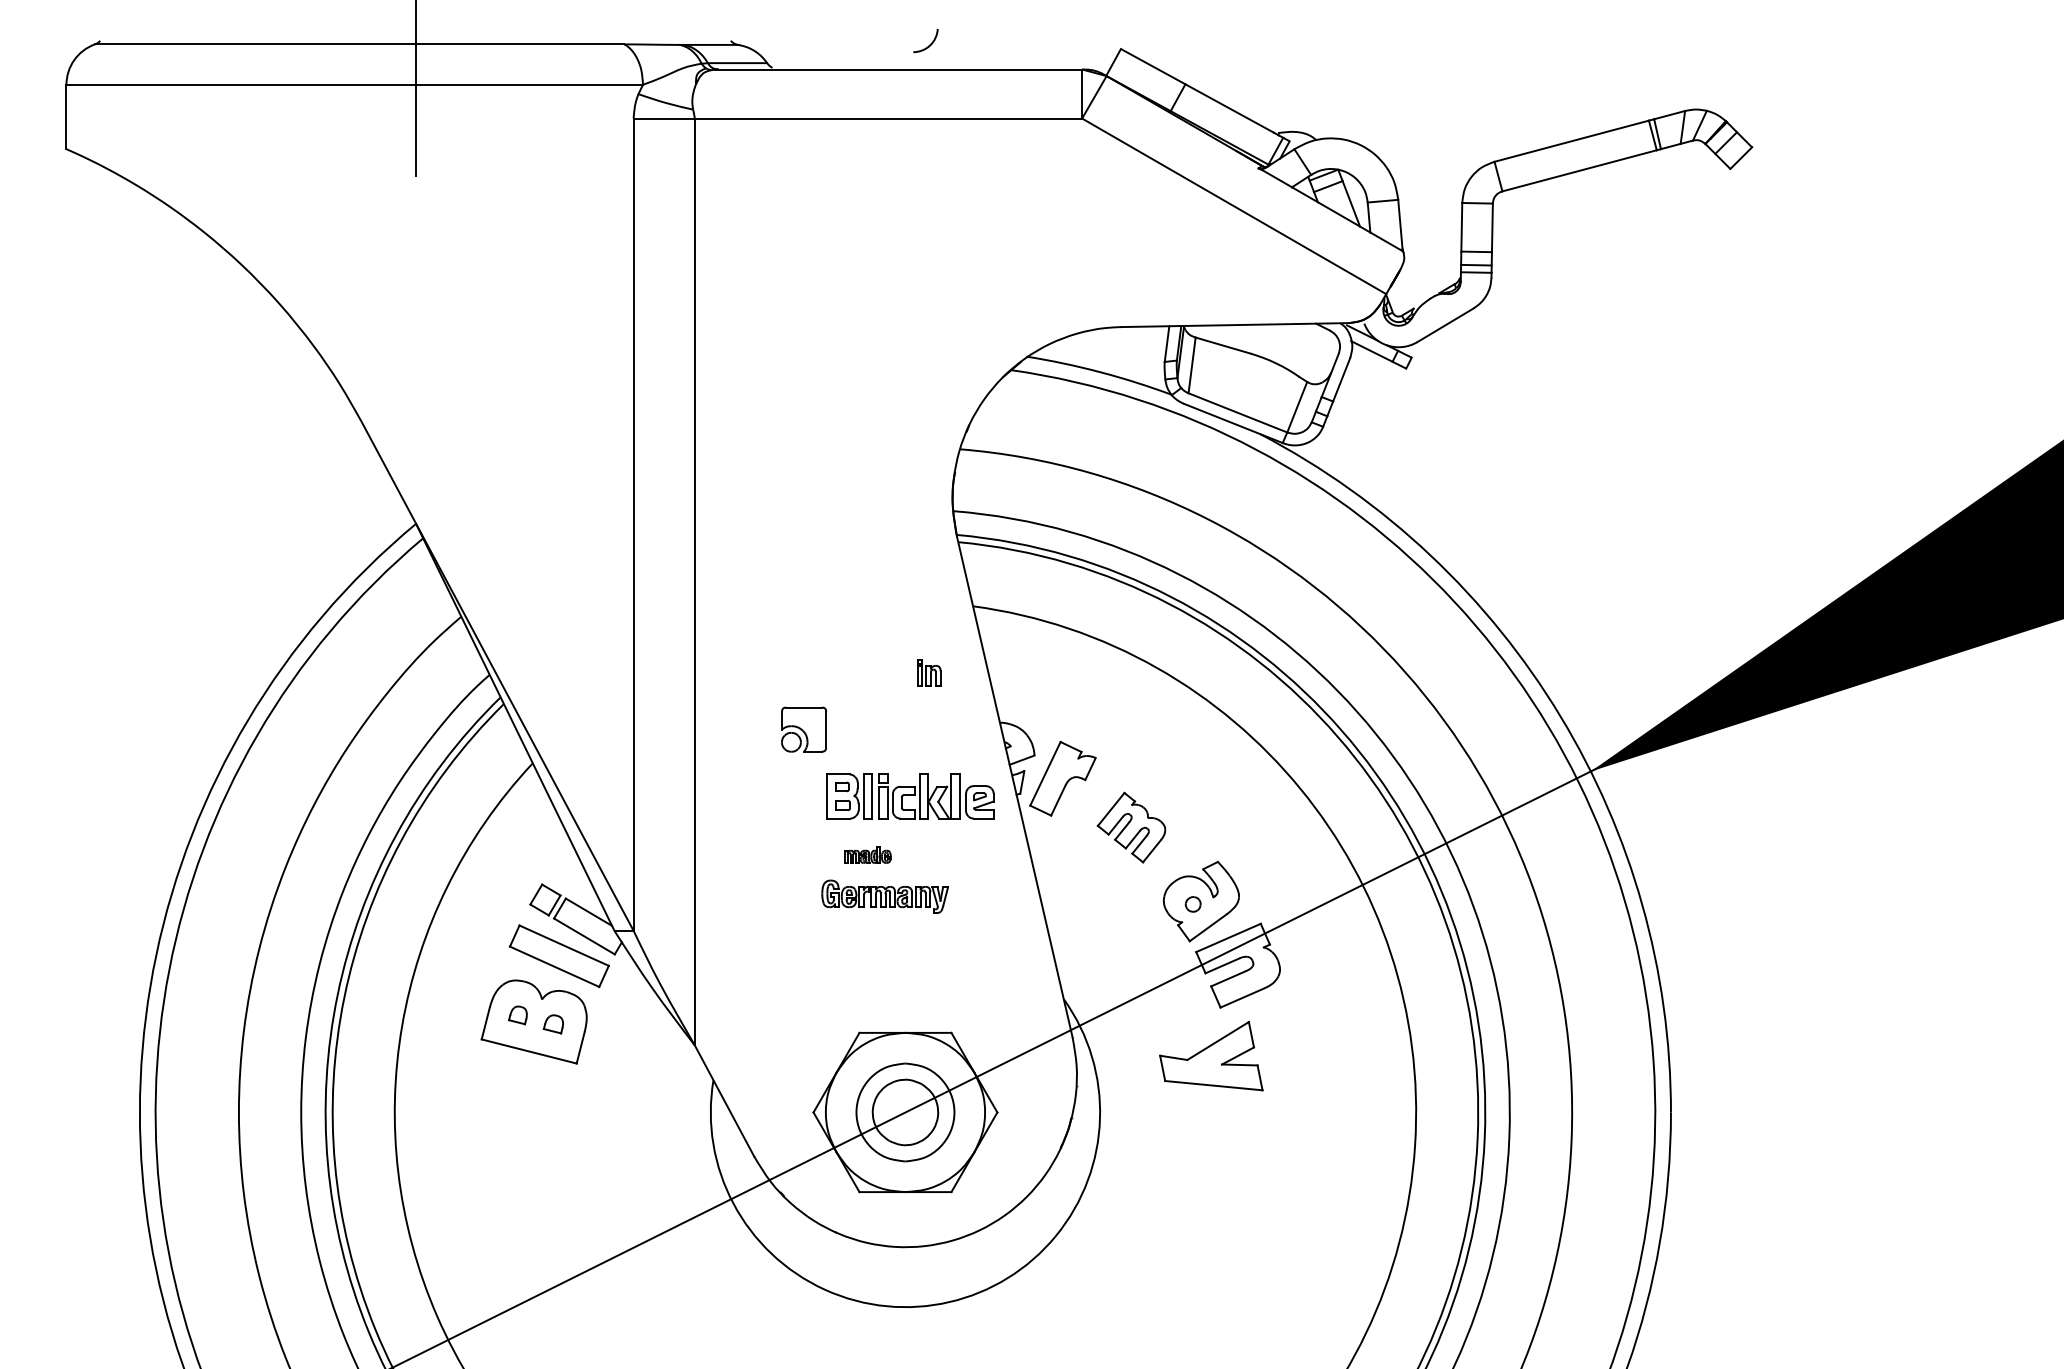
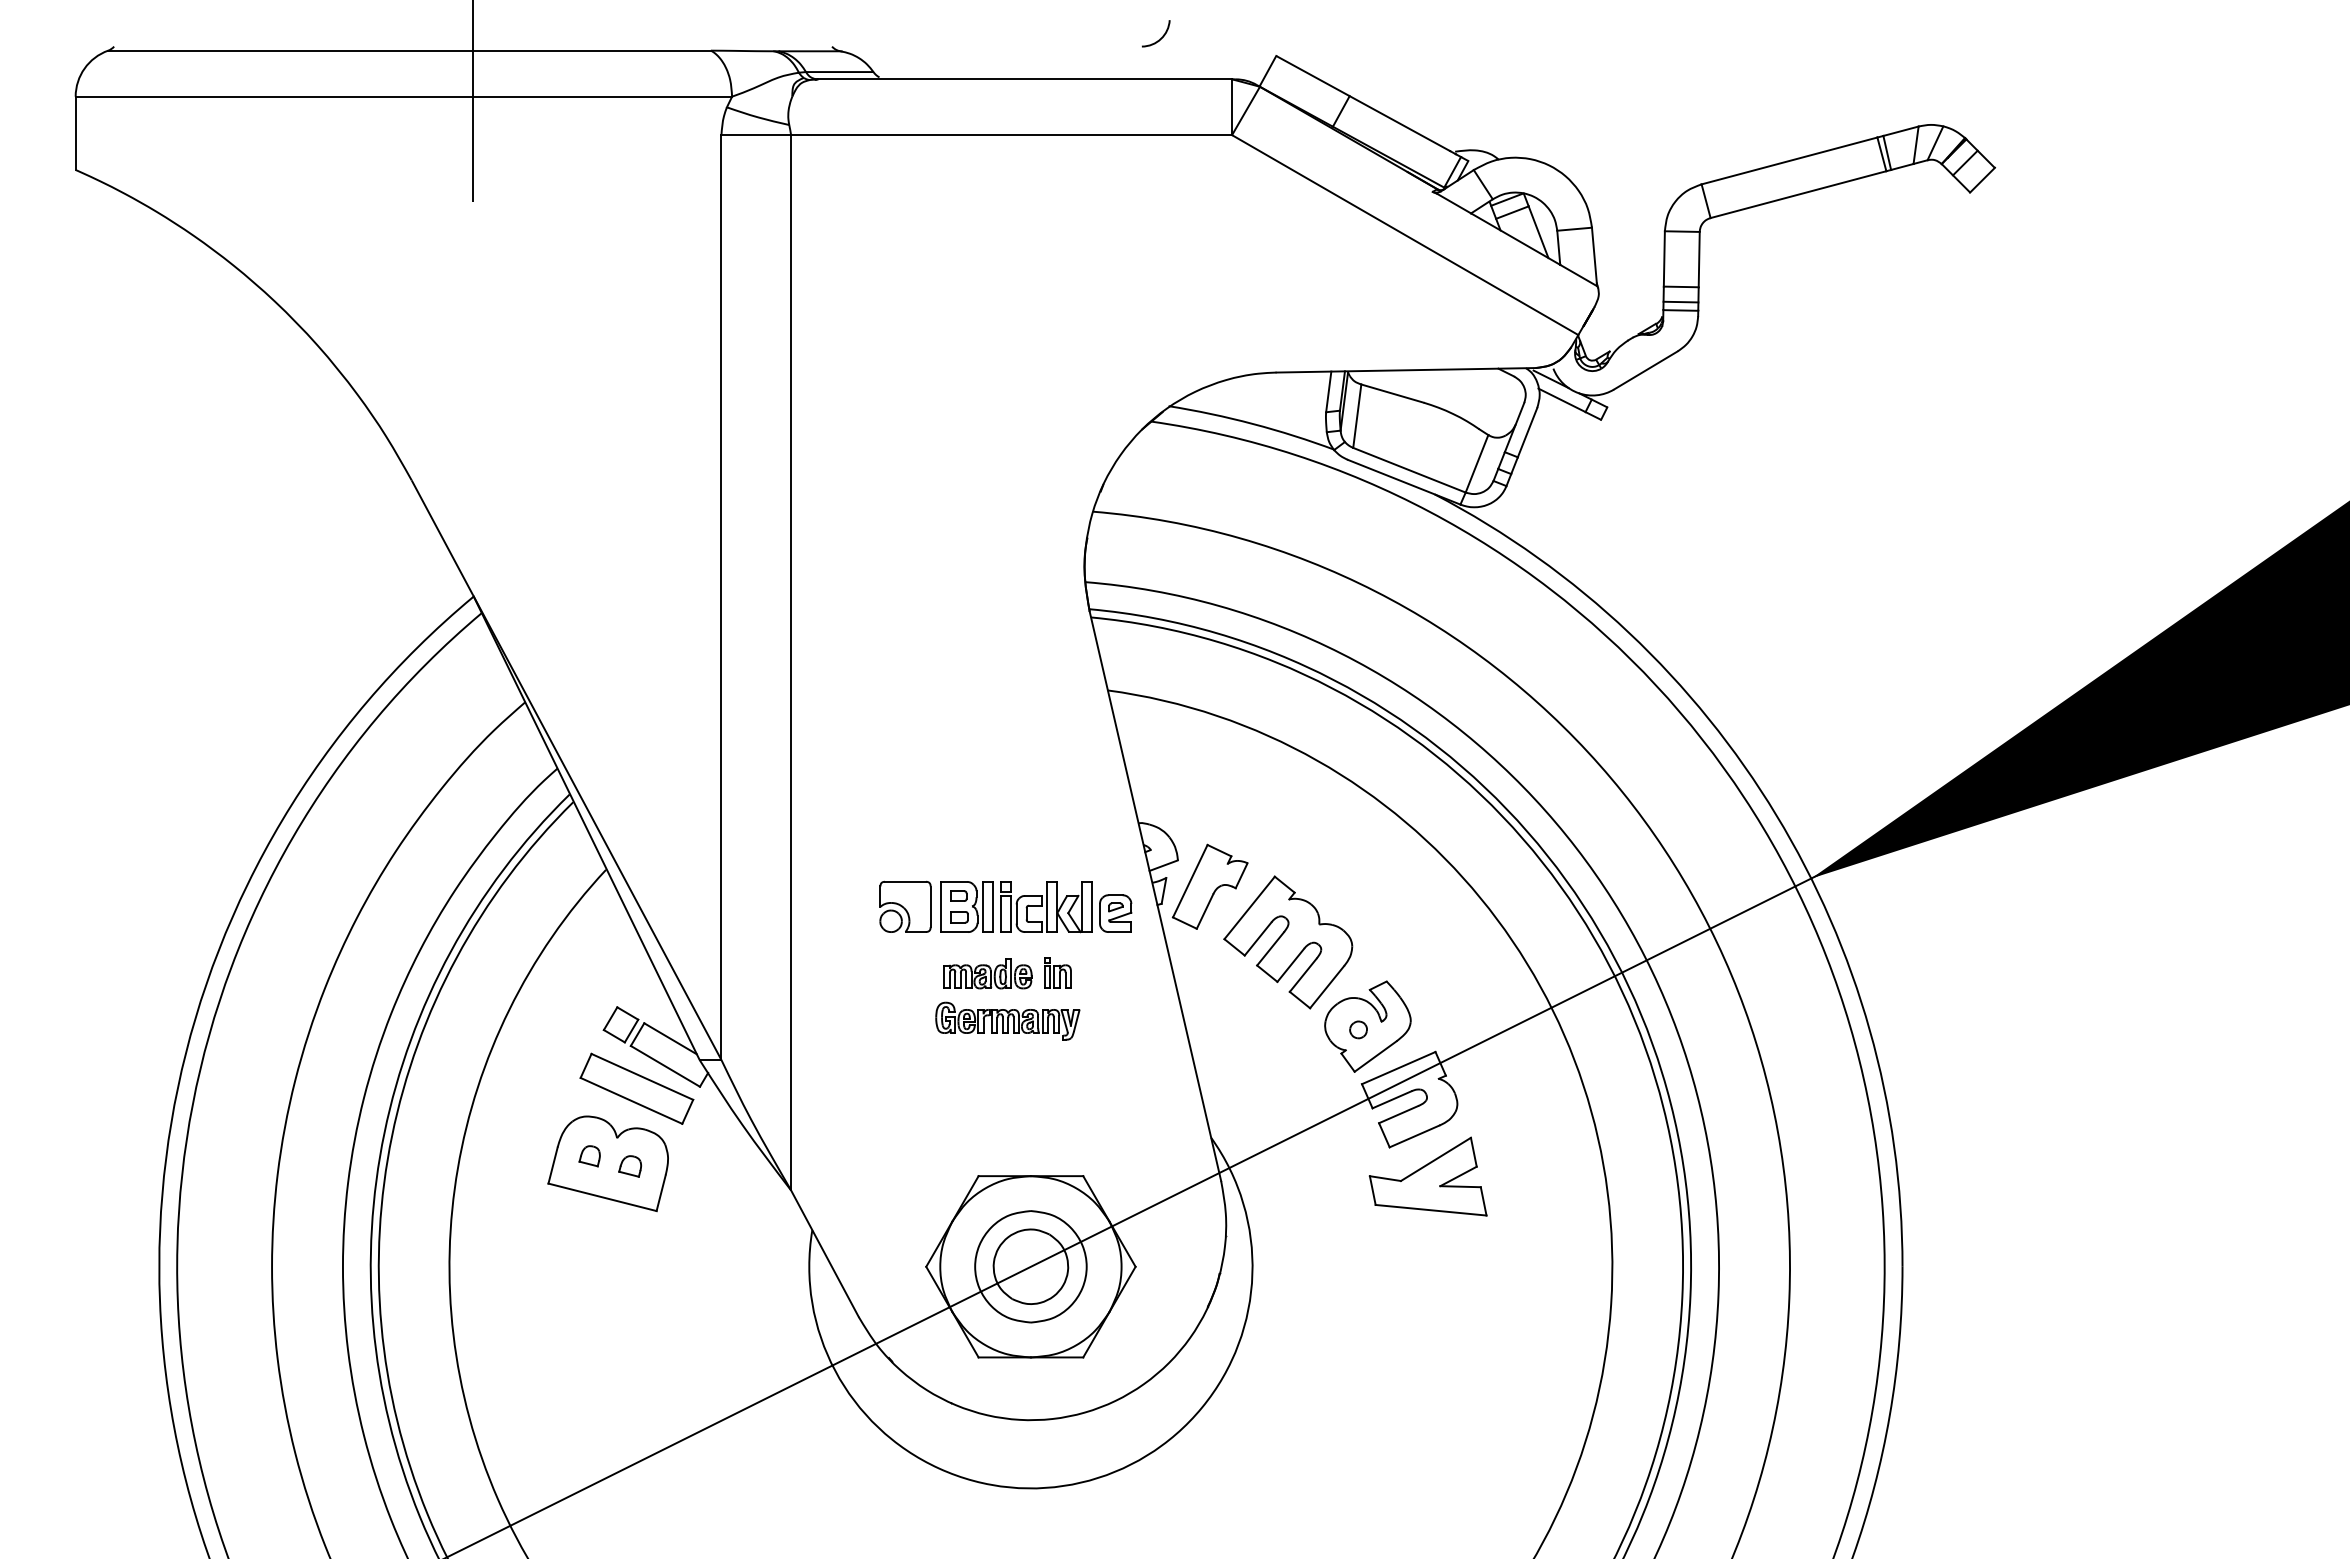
arc: (928, 45) -> (1159, 38), moved
part: (928, 672) -> (1057, 972), moved
part: (804, 729) -> (905, 906), moved
part: (1131, 827) -> (1288, 942), size x1.67
part: (867, 854) -> (987, 973), size x1.67
part: (1210, 1056) -> (1427, 1176), moved

